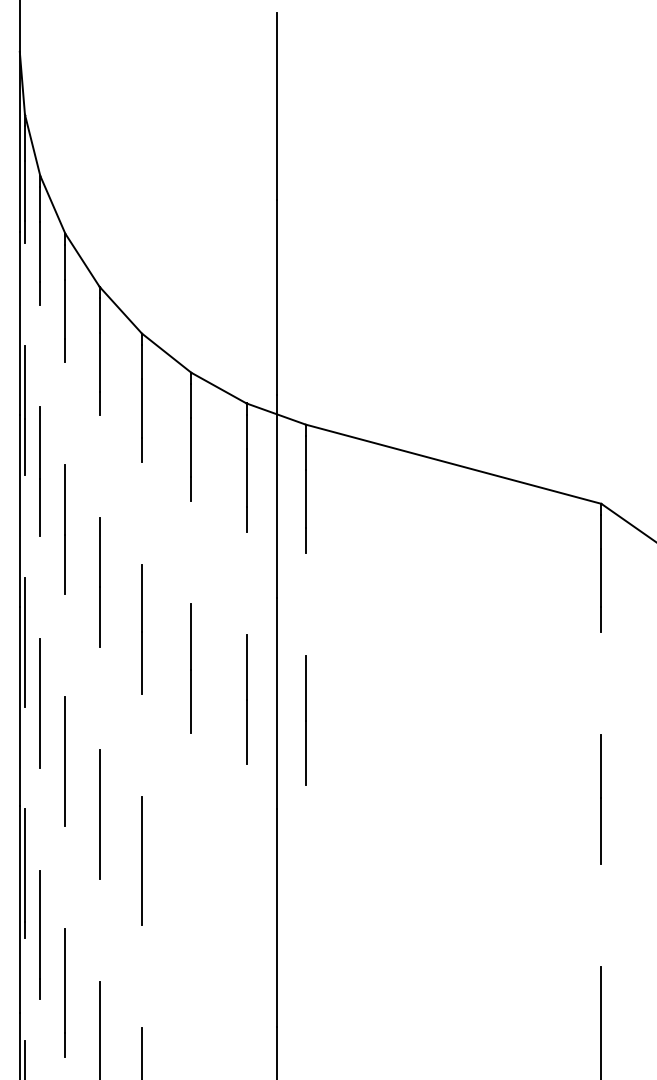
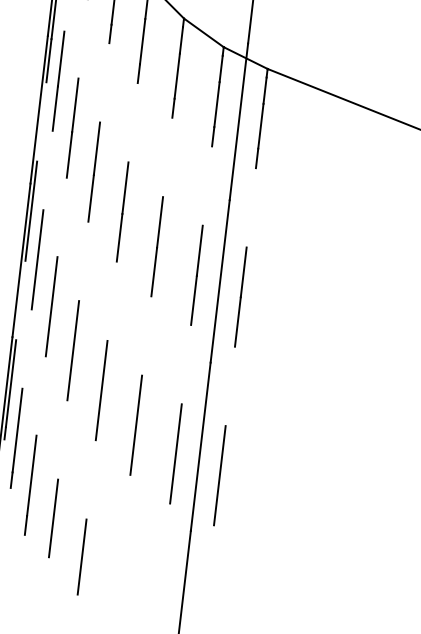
line: (191, 899) -> (136, 424), added
line: (246, 930) -> (175, 453), added
line: (305, 951) -> (219, 475), added

